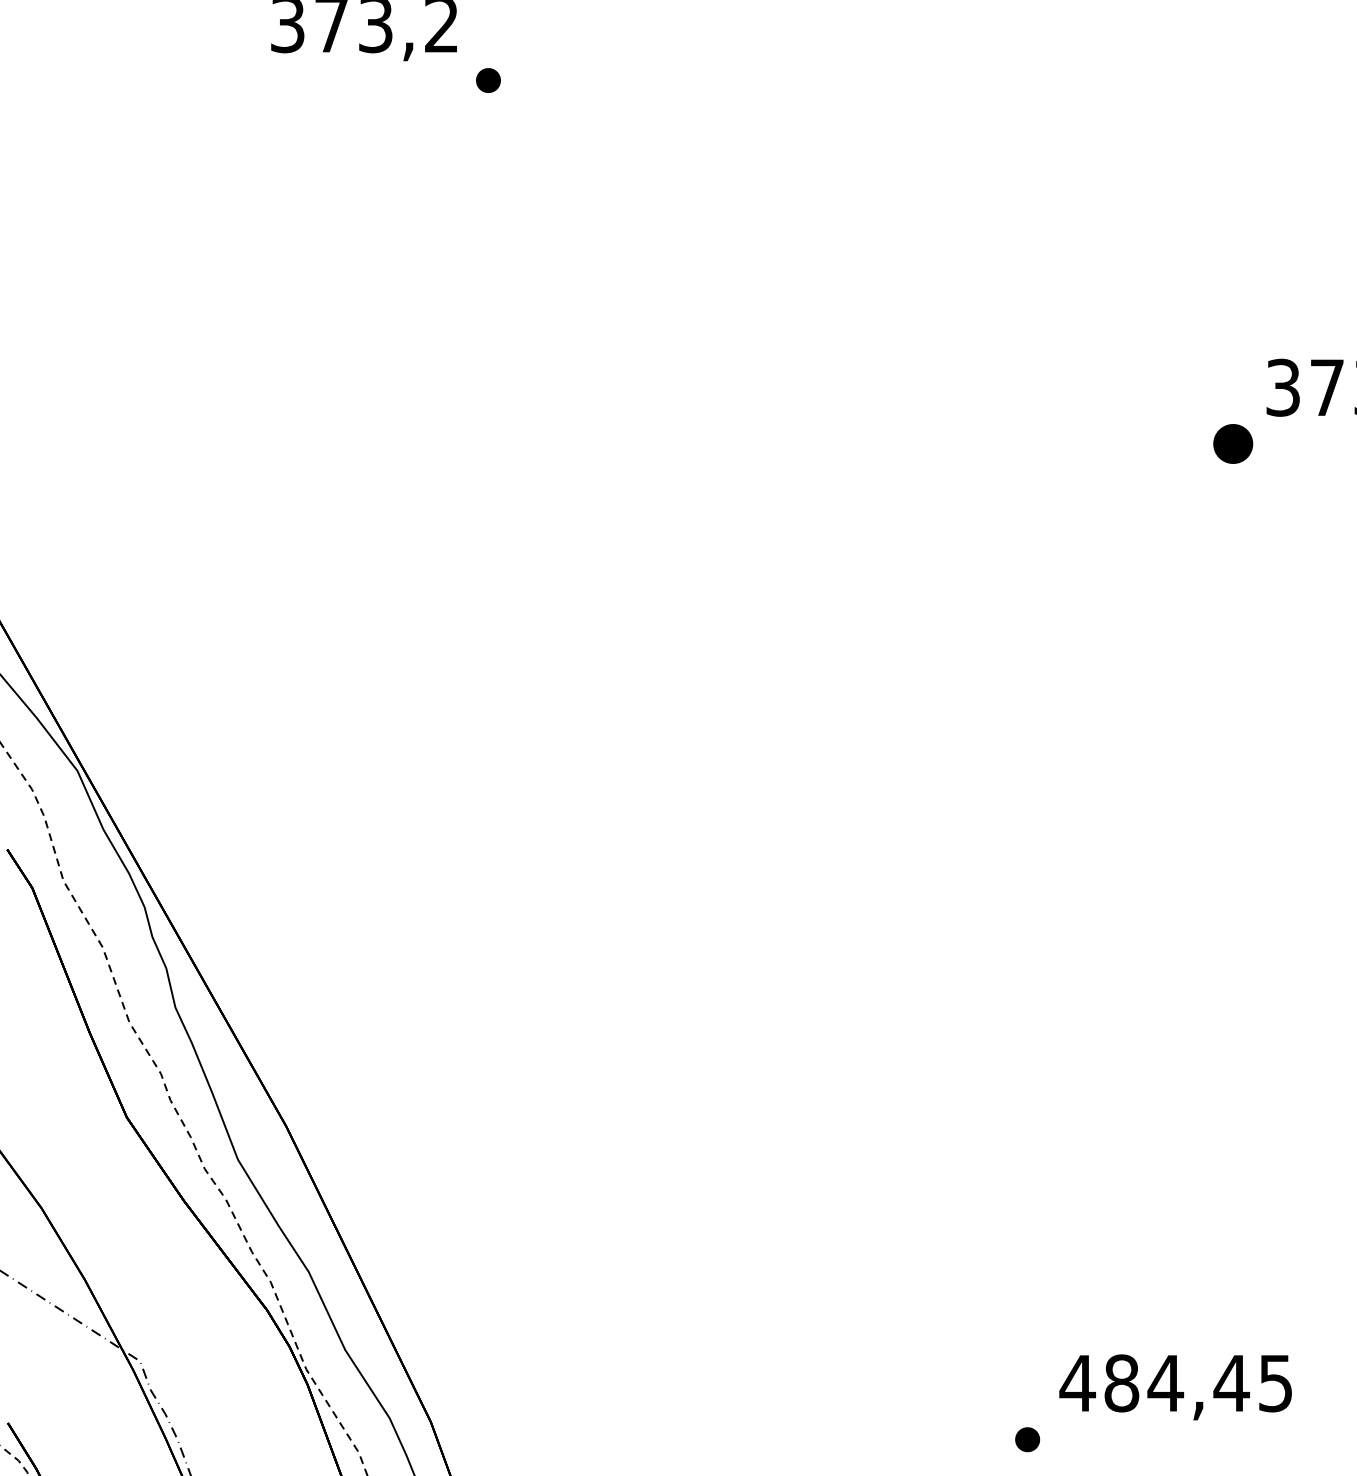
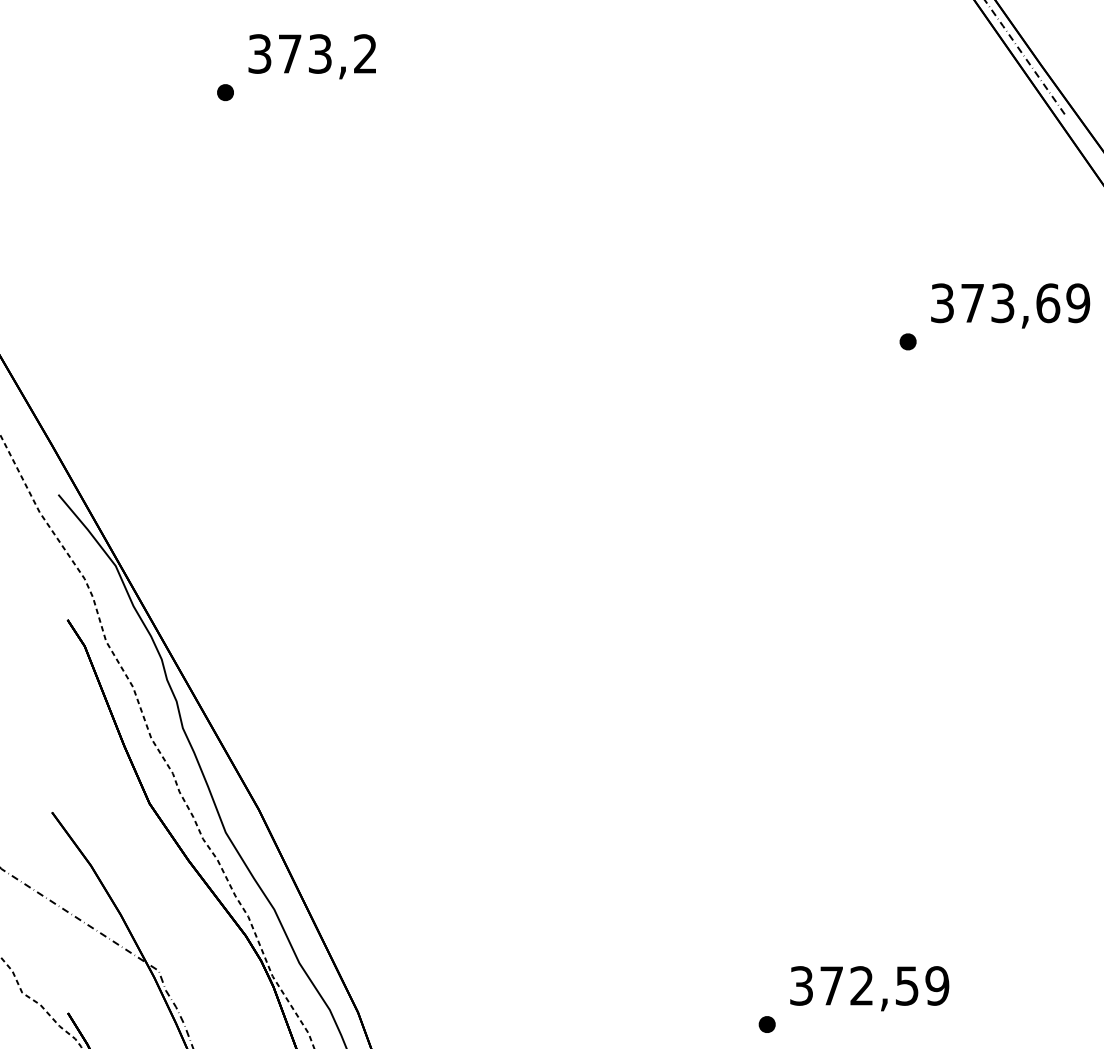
part: (488, 80) -> (225, 92), moved
part: (1232, 443) -> (907, 341), size x0.62
text: (1176, 1382) -> (869, 985), 484,45 -> 372,59

